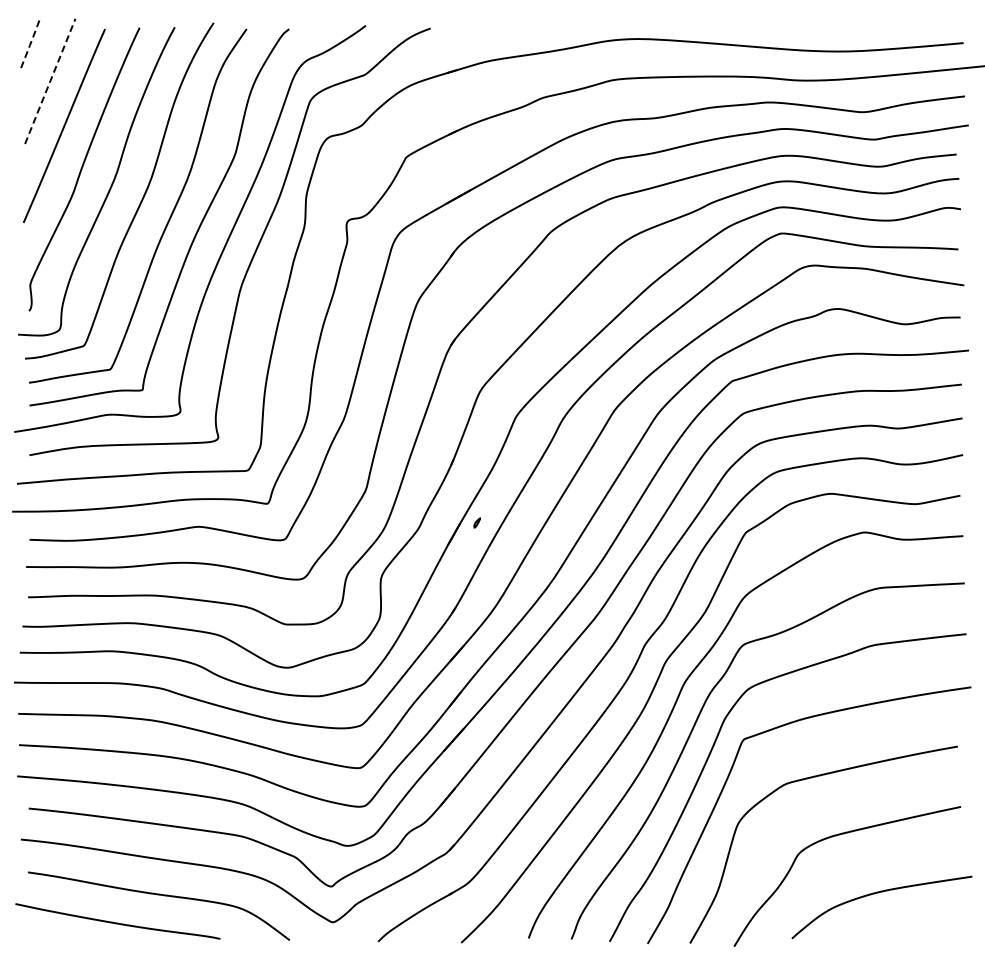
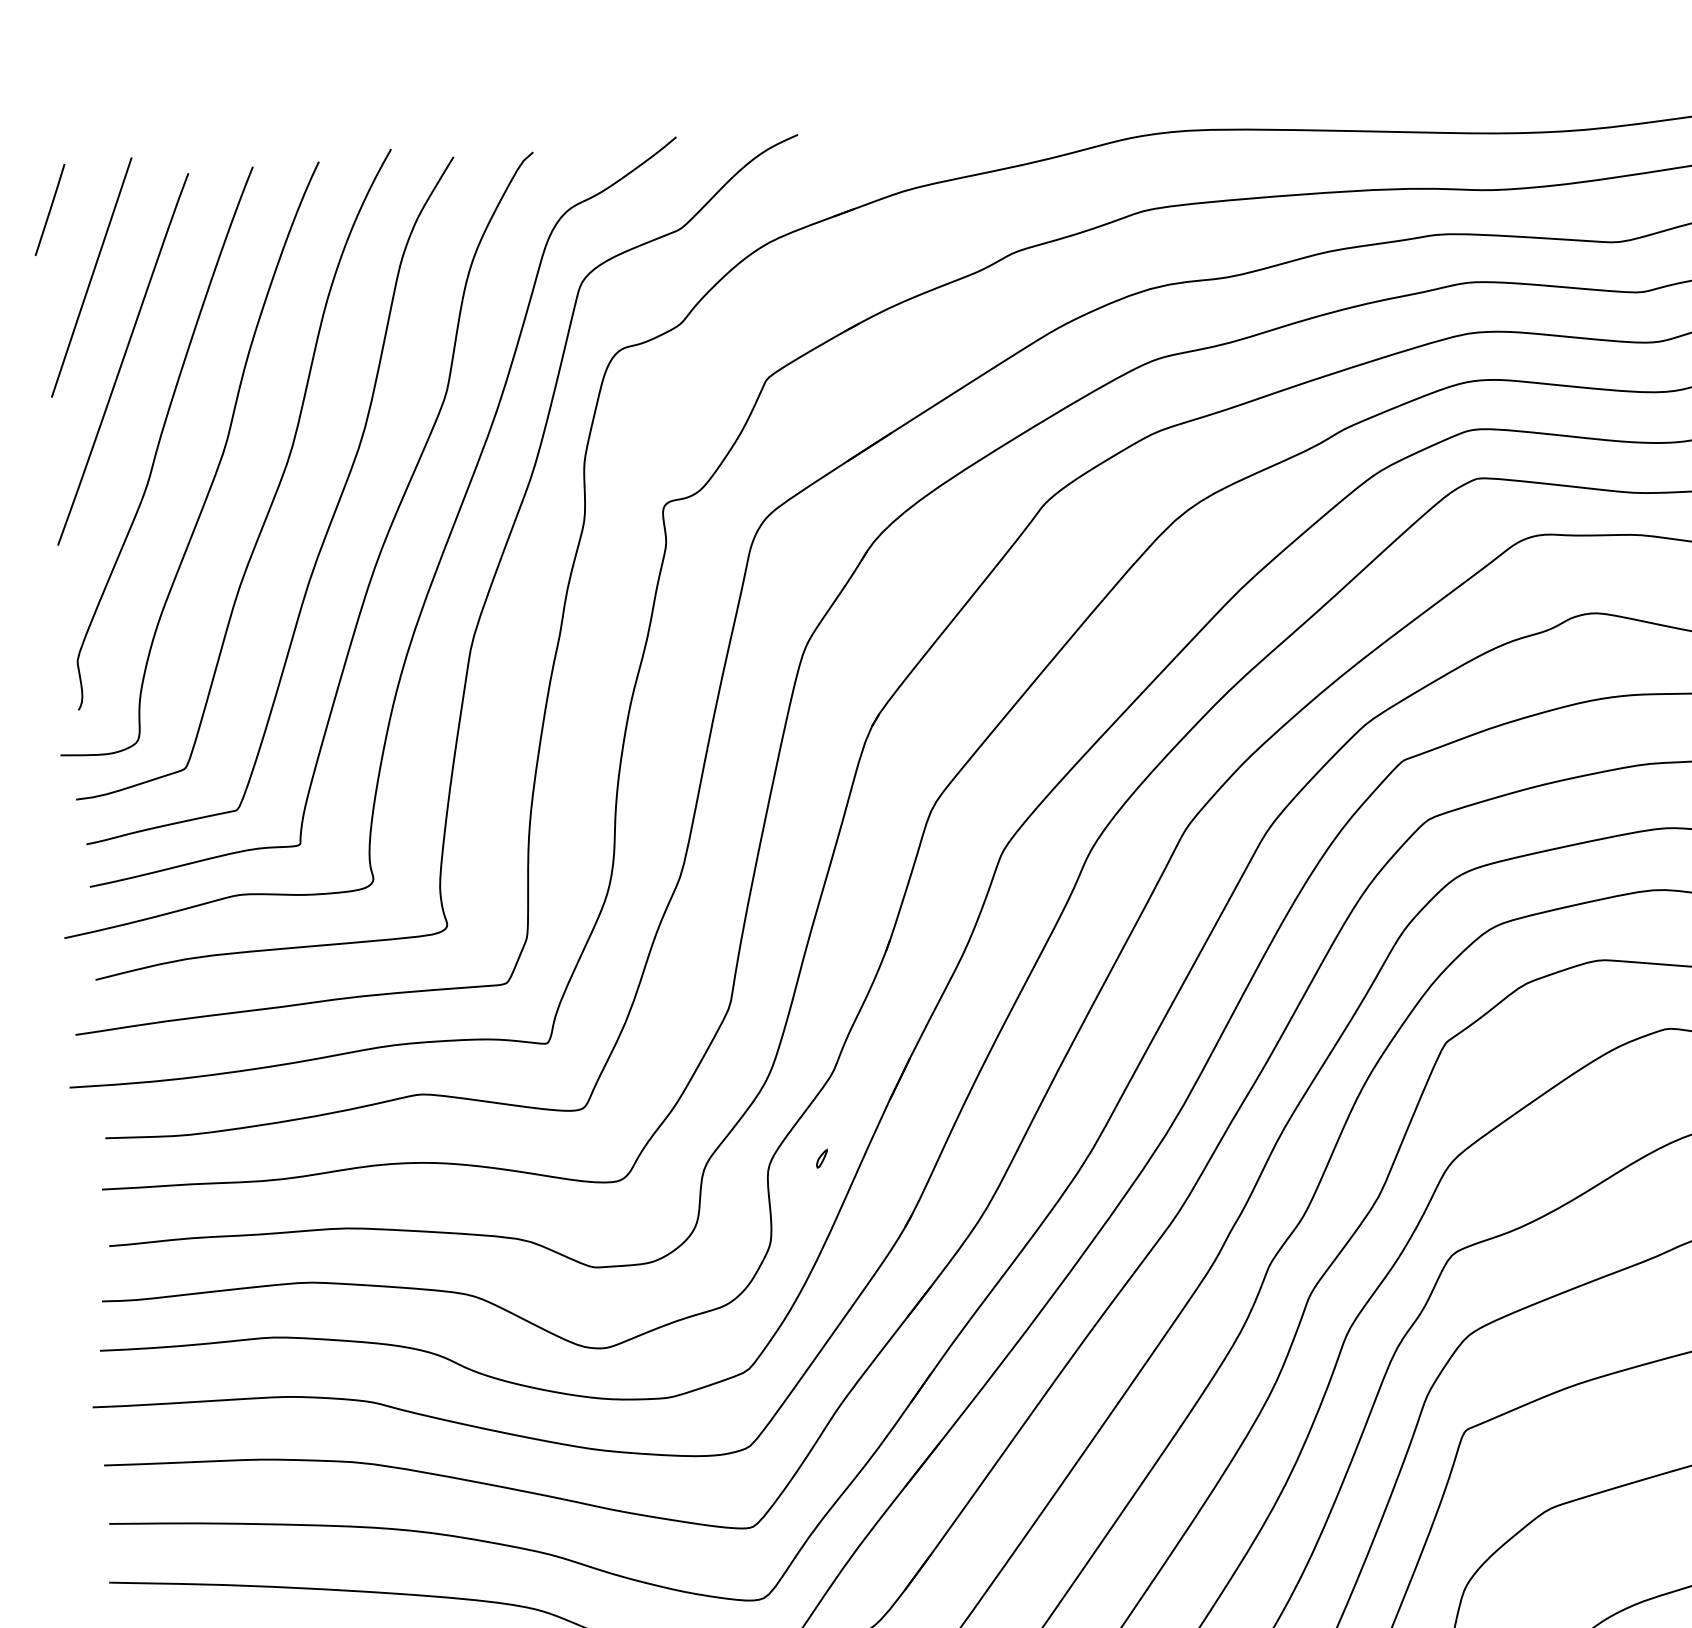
line: (30, 43) -> (50, 208), dashed -> solid
line: (50, 81) -> (92, 277), dashed -> solid
part: (476, 522) -> (820, 1157), moved

